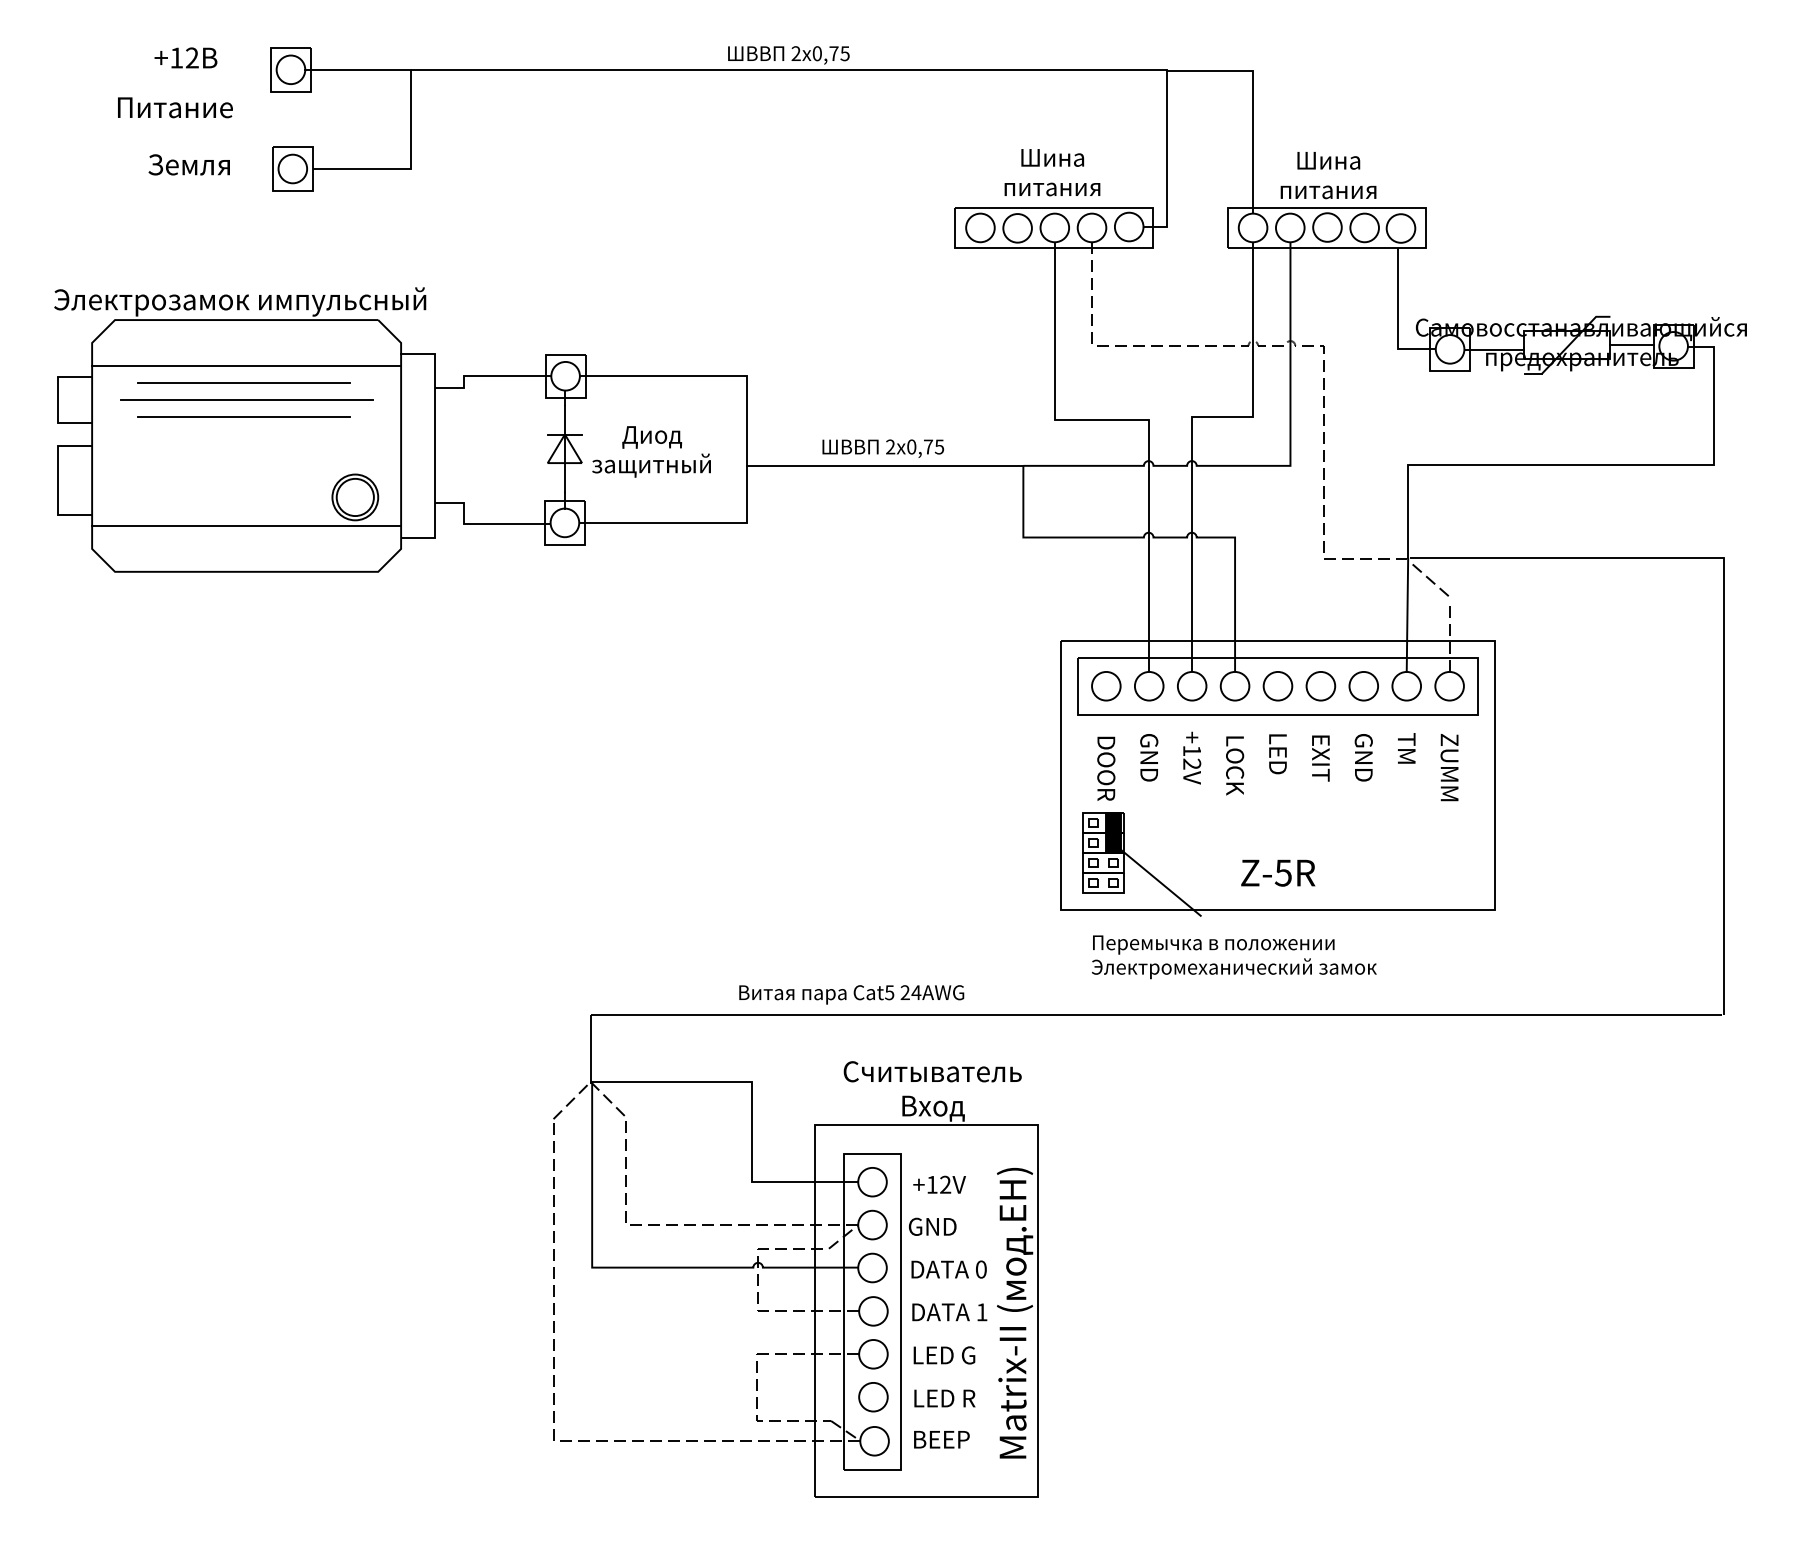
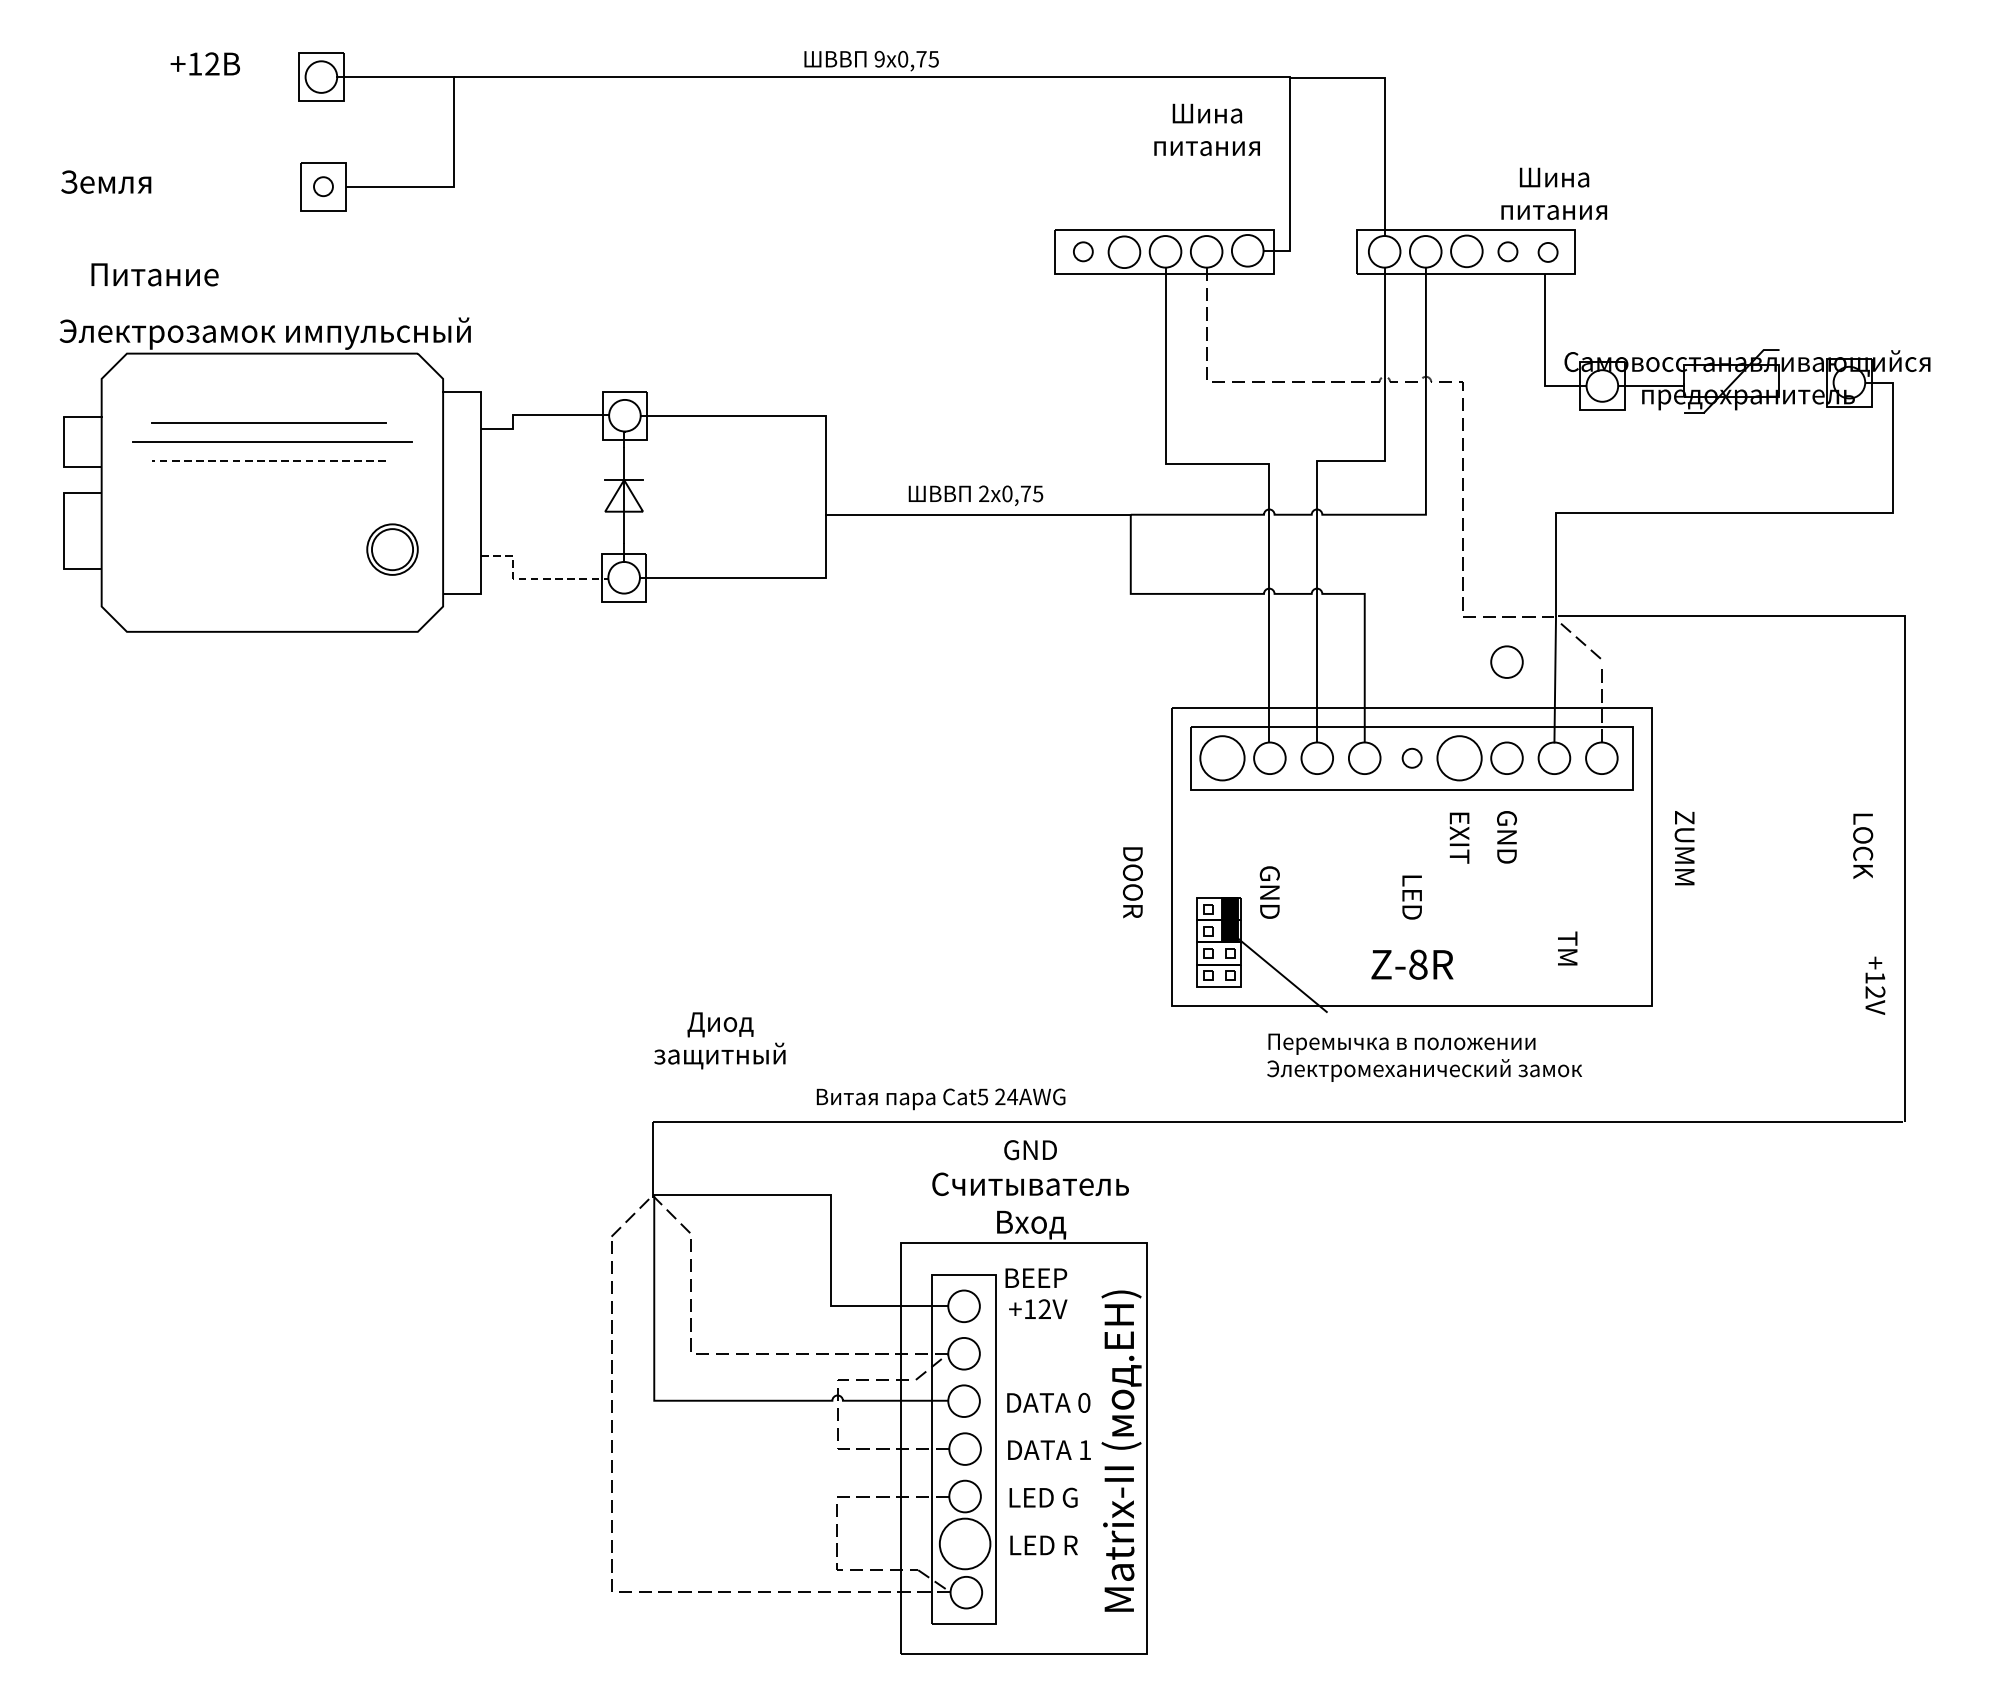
text: (795, 53) -> (878, 59), 2 -> 9
text: (175, 107) -> (155, 274), moved
text: (188, 164) -> (105, 181), moved
circle: (292, 168) -> (323, 186), size x0.6
text: (1052, 172) -> (1207, 129), moved
text: (1328, 175) -> (1554, 193), moved
circle: (980, 227) -> (1083, 251), size x0.6
circle: (1364, 227) -> (1507, 251), size x0.6
circle: (1400, 228) -> (1547, 252), size x0.6
line: (1631, 344) -> (1802, 380), removed
line: (246, 365) -> (272, 403), removed
line: (243, 417) -> (268, 461), solid -> dashed
text: (651, 451) -> (719, 1040), moved
line: (481, 523) -> (531, 578), solid -> dashed
line: (246, 526) -> (272, 581), removed
circle: (1363, 599) -> (1506, 662), added
circle: (1106, 685) -> (1222, 757), size x1.4
circle: (1277, 685) -> (1411, 757), size x0.6
circle: (1320, 685) -> (1459, 757), size x1.4
text: (1406, 748) -> (1567, 948), moved
text: (1277, 754) -> (1411, 897), moved
text: (1149, 757) -> (1270, 892), moved
text: (1192, 757) -> (1875, 985), moved
text: (1235, 765) -> (1863, 845), moved
text: (1449, 767) -> (1684, 848), moved
text: (1106, 768) -> (1133, 882), moved
text: (1282, 872) -> (1417, 964), Z-5R -> Z-8R
text: (1234, 957) -> (1424, 1058), moved
text: (932, 1226) -> (1030, 1149), moved
circle: (873, 1396) -> (965, 1543), size x1.6
text: (941, 1439) -> (1035, 1277), moved

